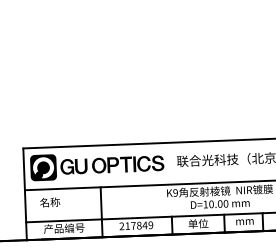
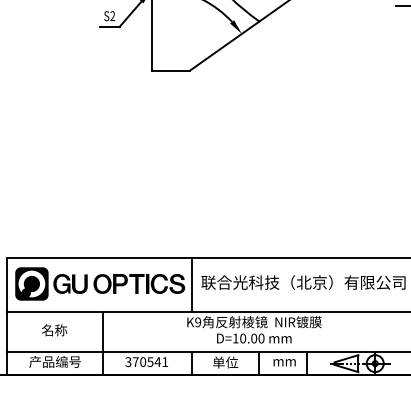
line: (170, 163) -> (192, 284), added
text: (50, 202) -> (54, 330), moved
text: (136, 226) -> (146, 362), 217849 -> 370541

